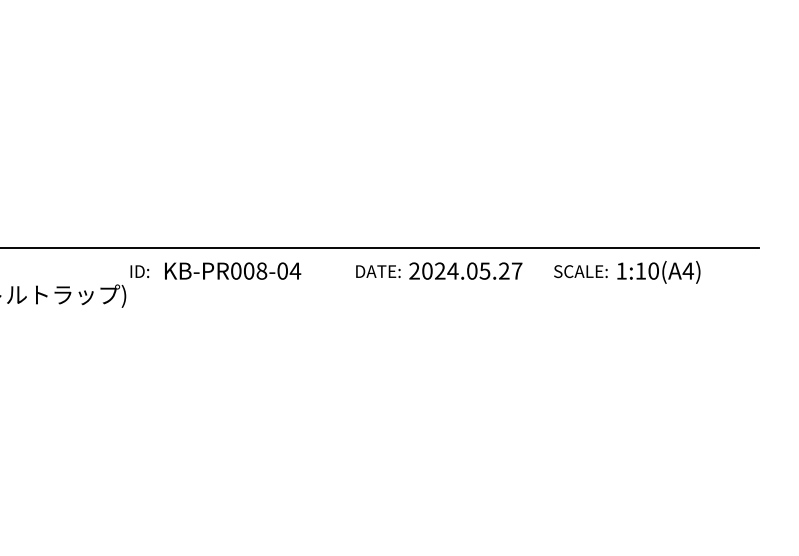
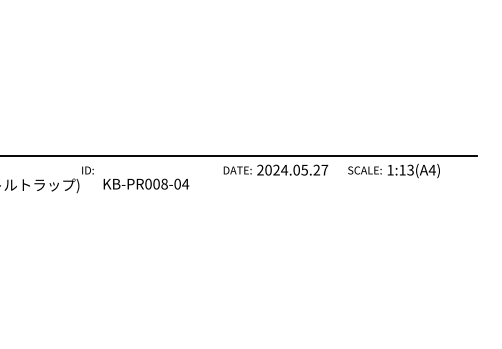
text: (233, 270) -> (146, 183), moved
text: (653, 270) -> (410, 169), 1:10(A4) -> 1:13(A4)

